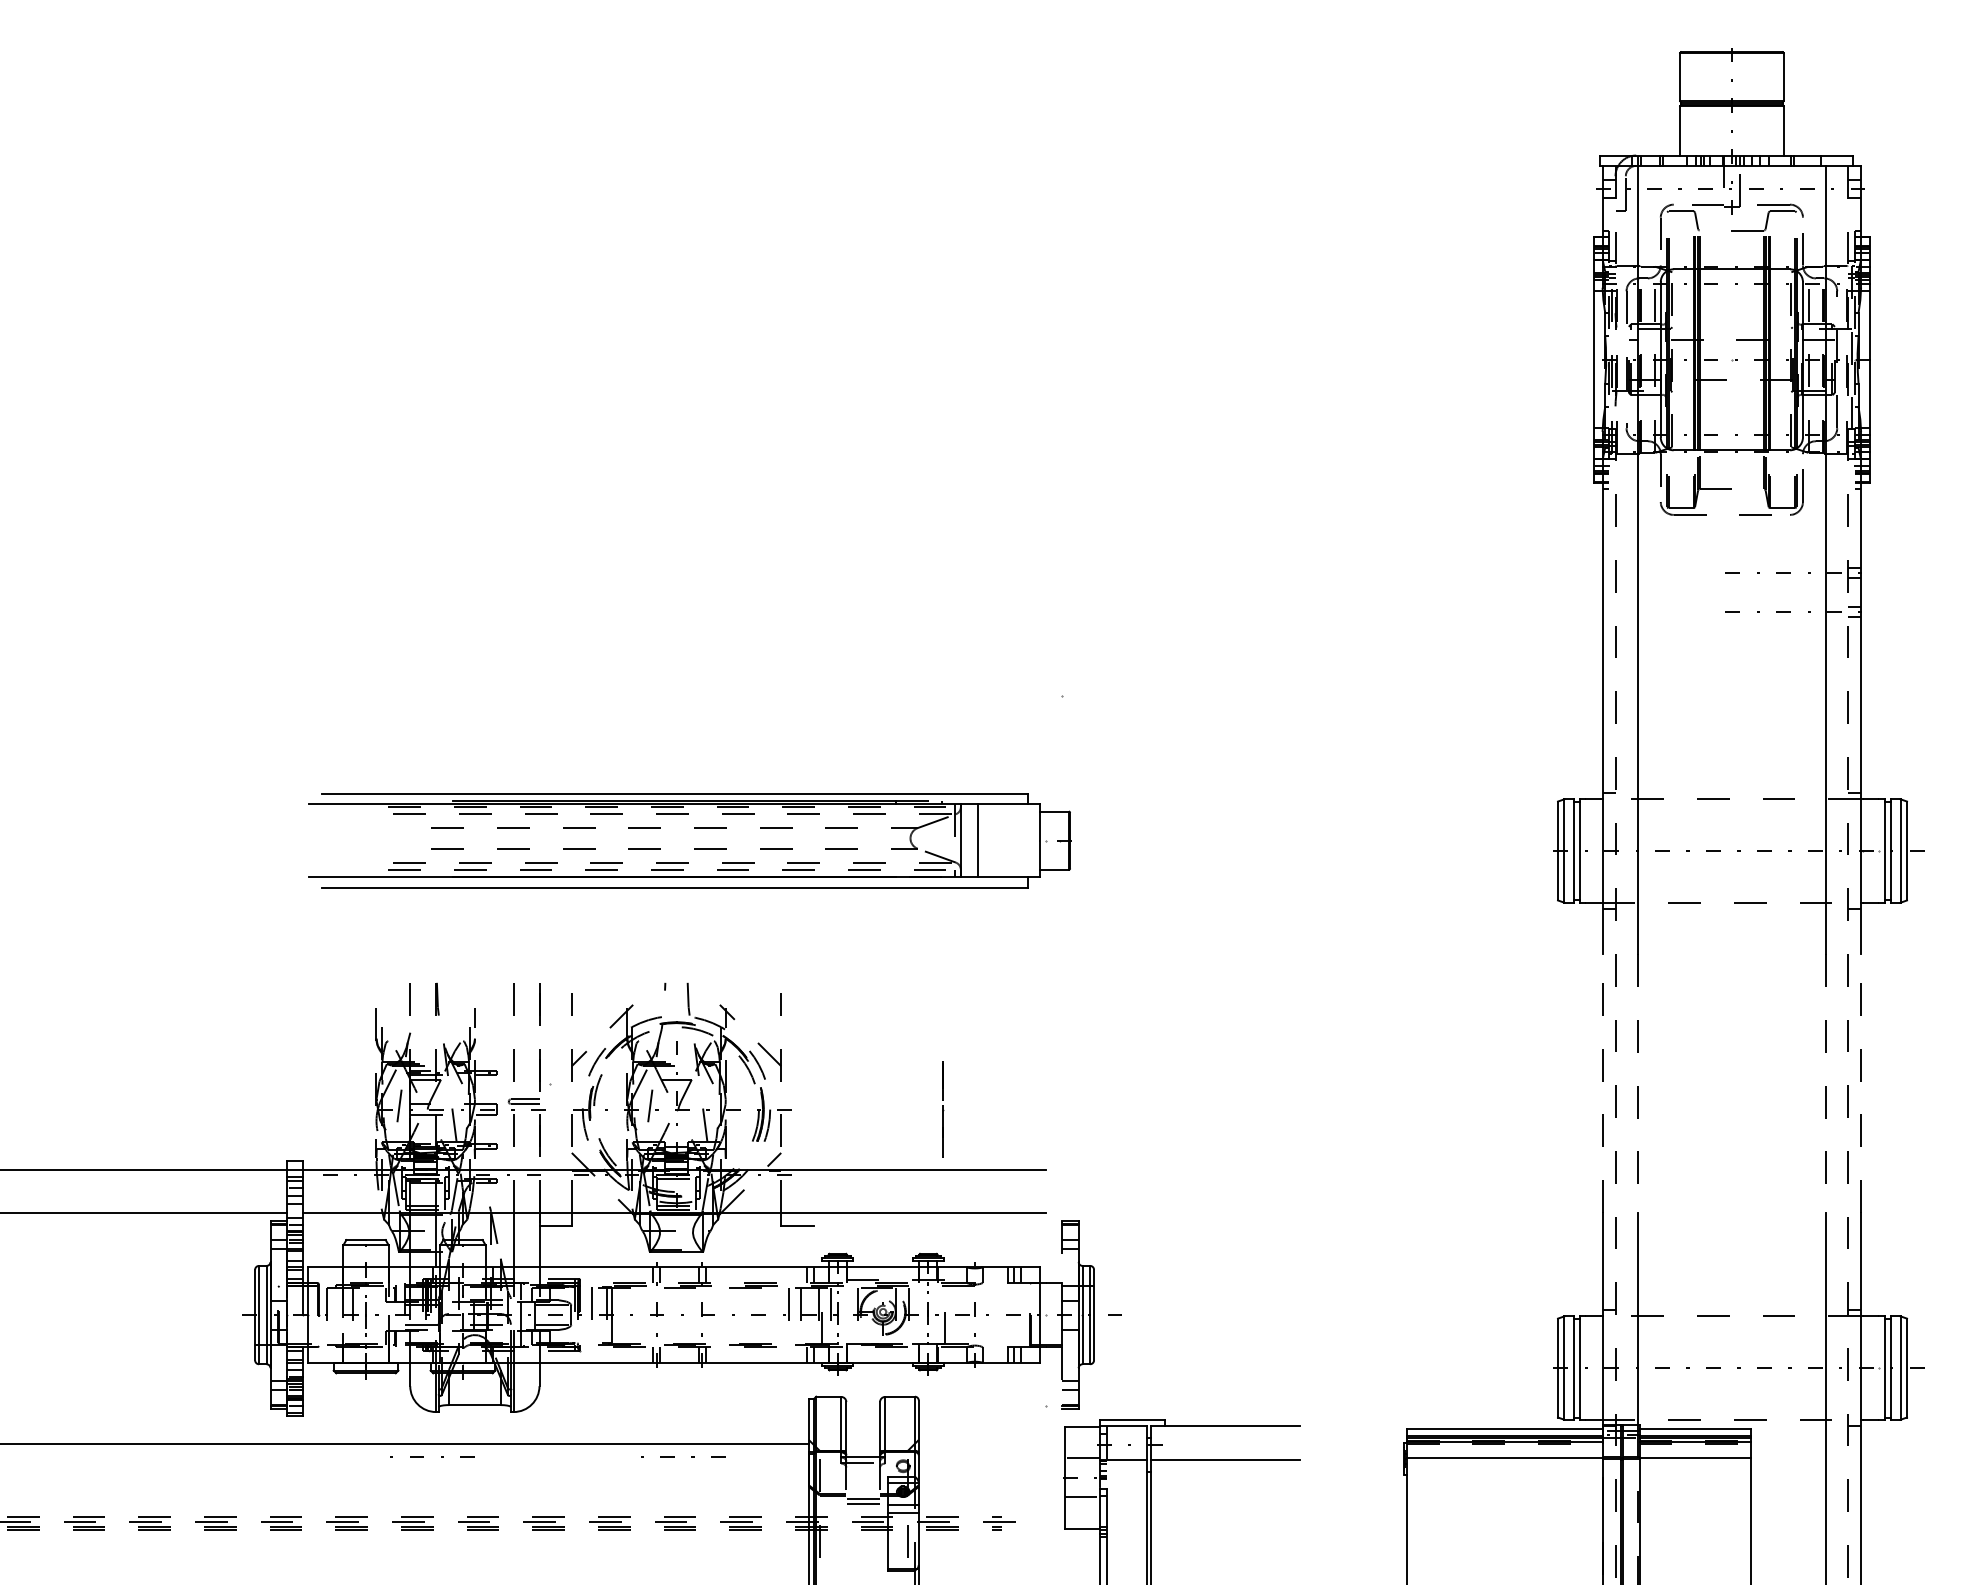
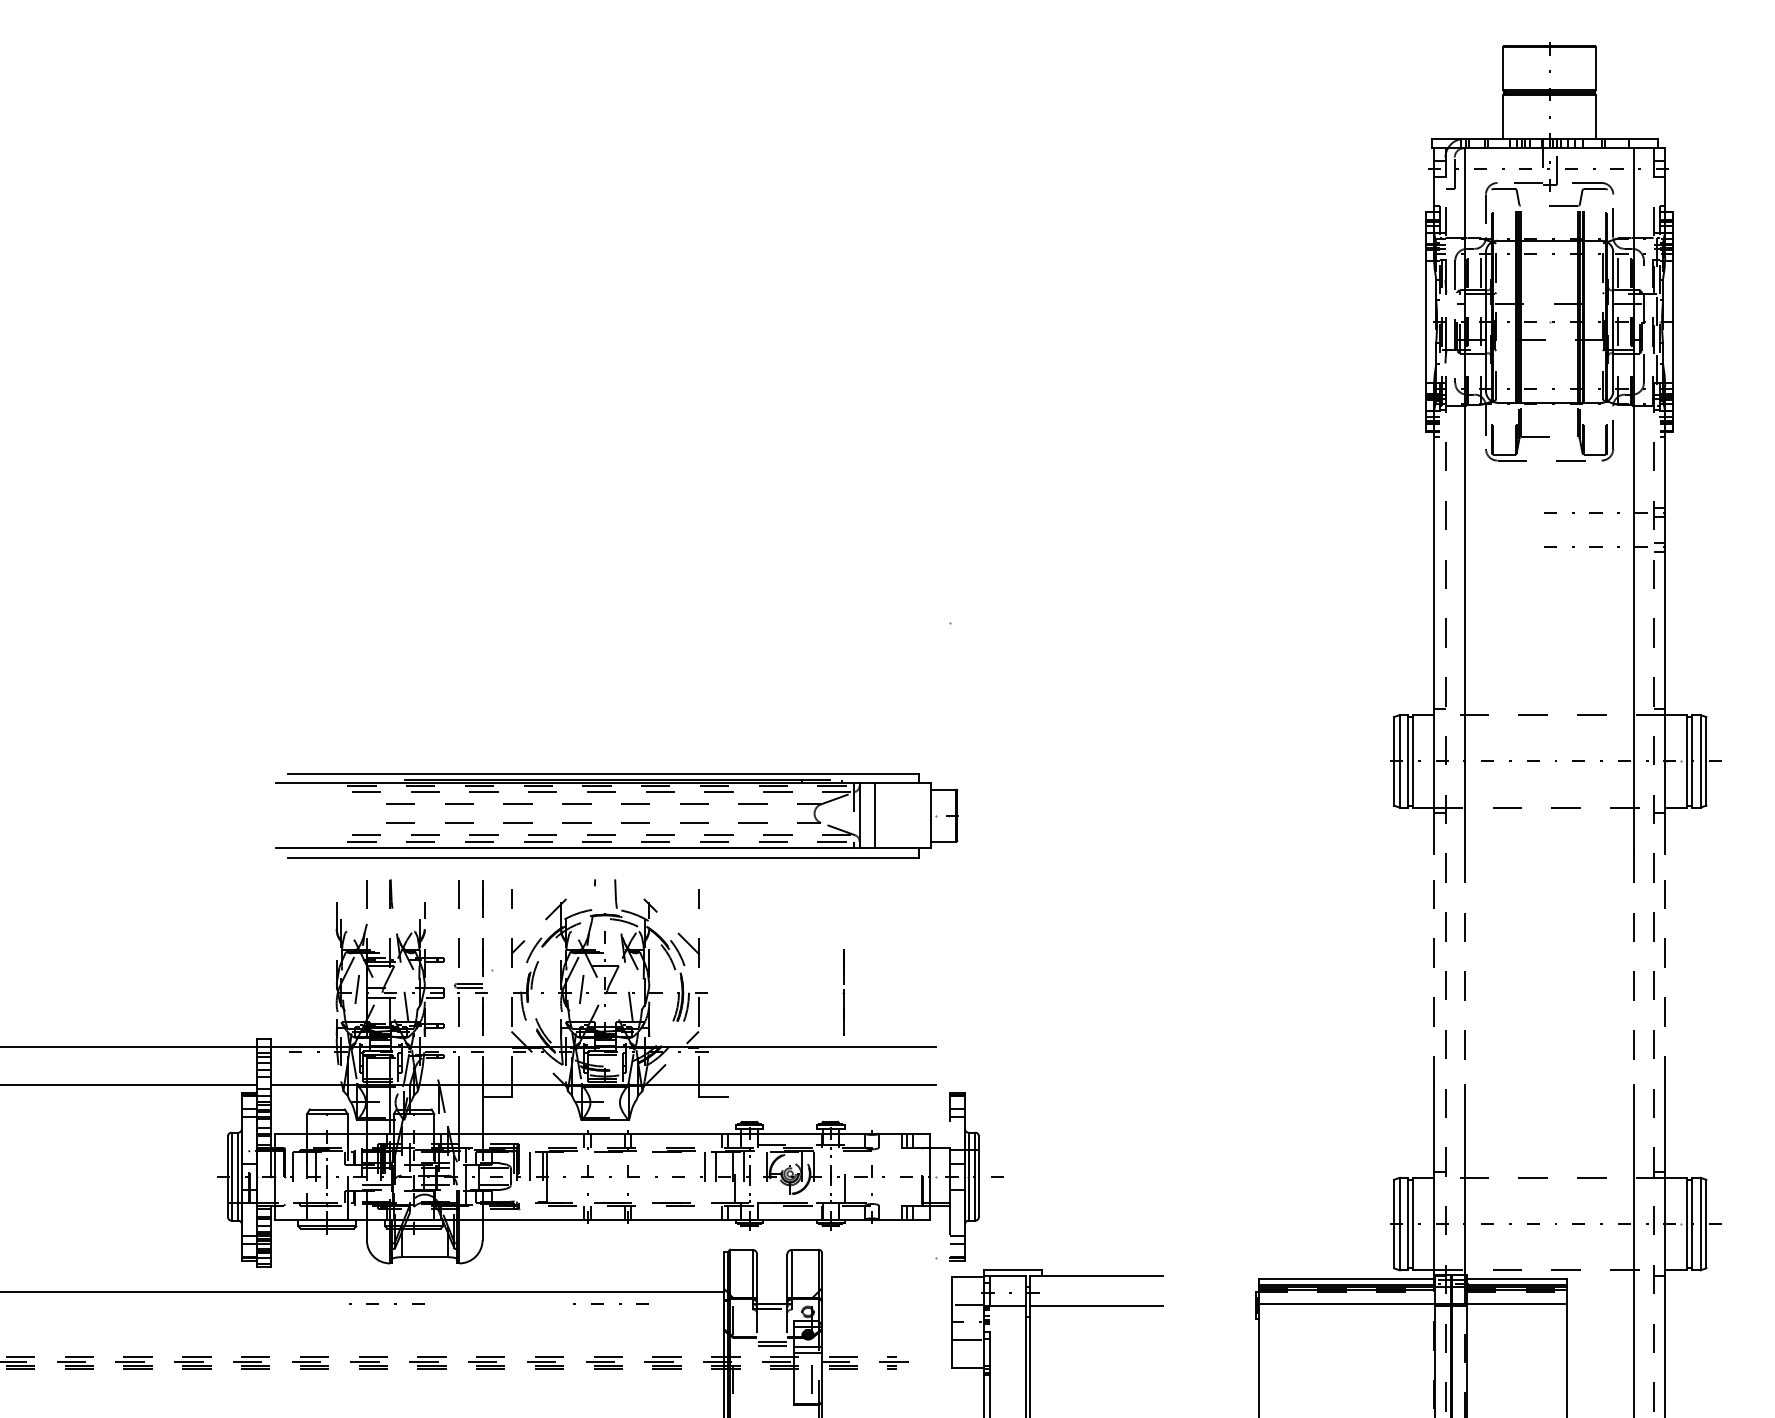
part: (694, 848) -> (621, 822), moved

